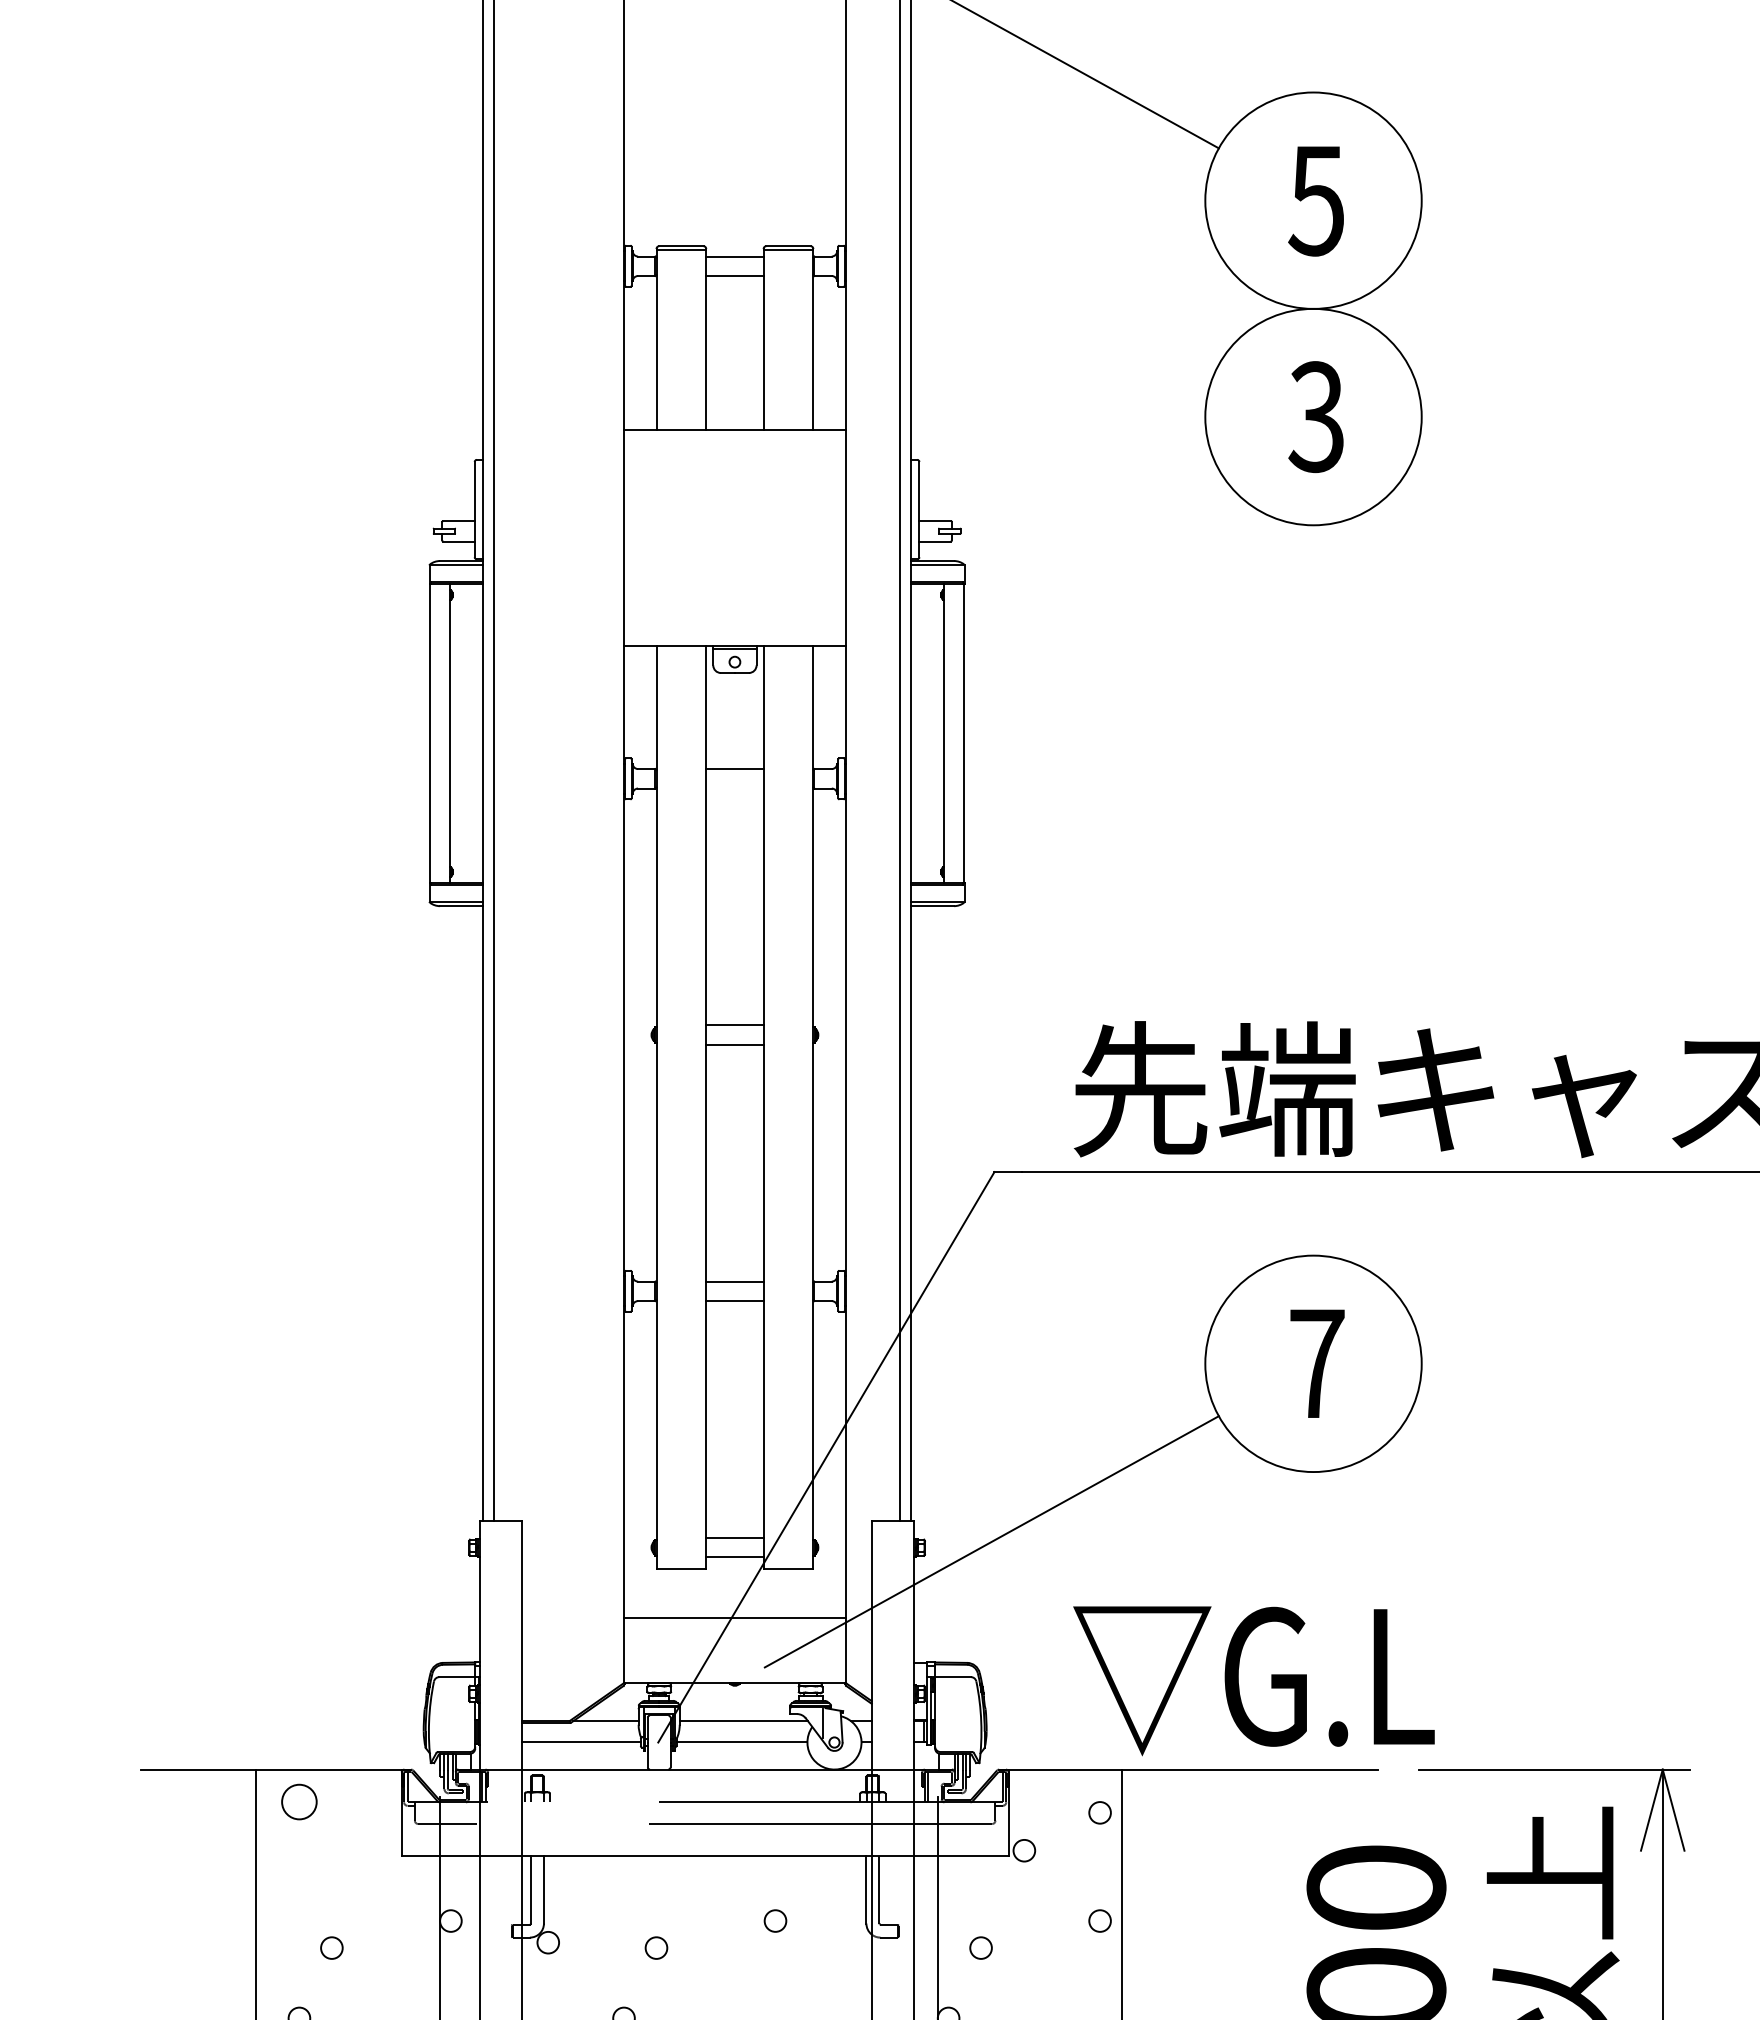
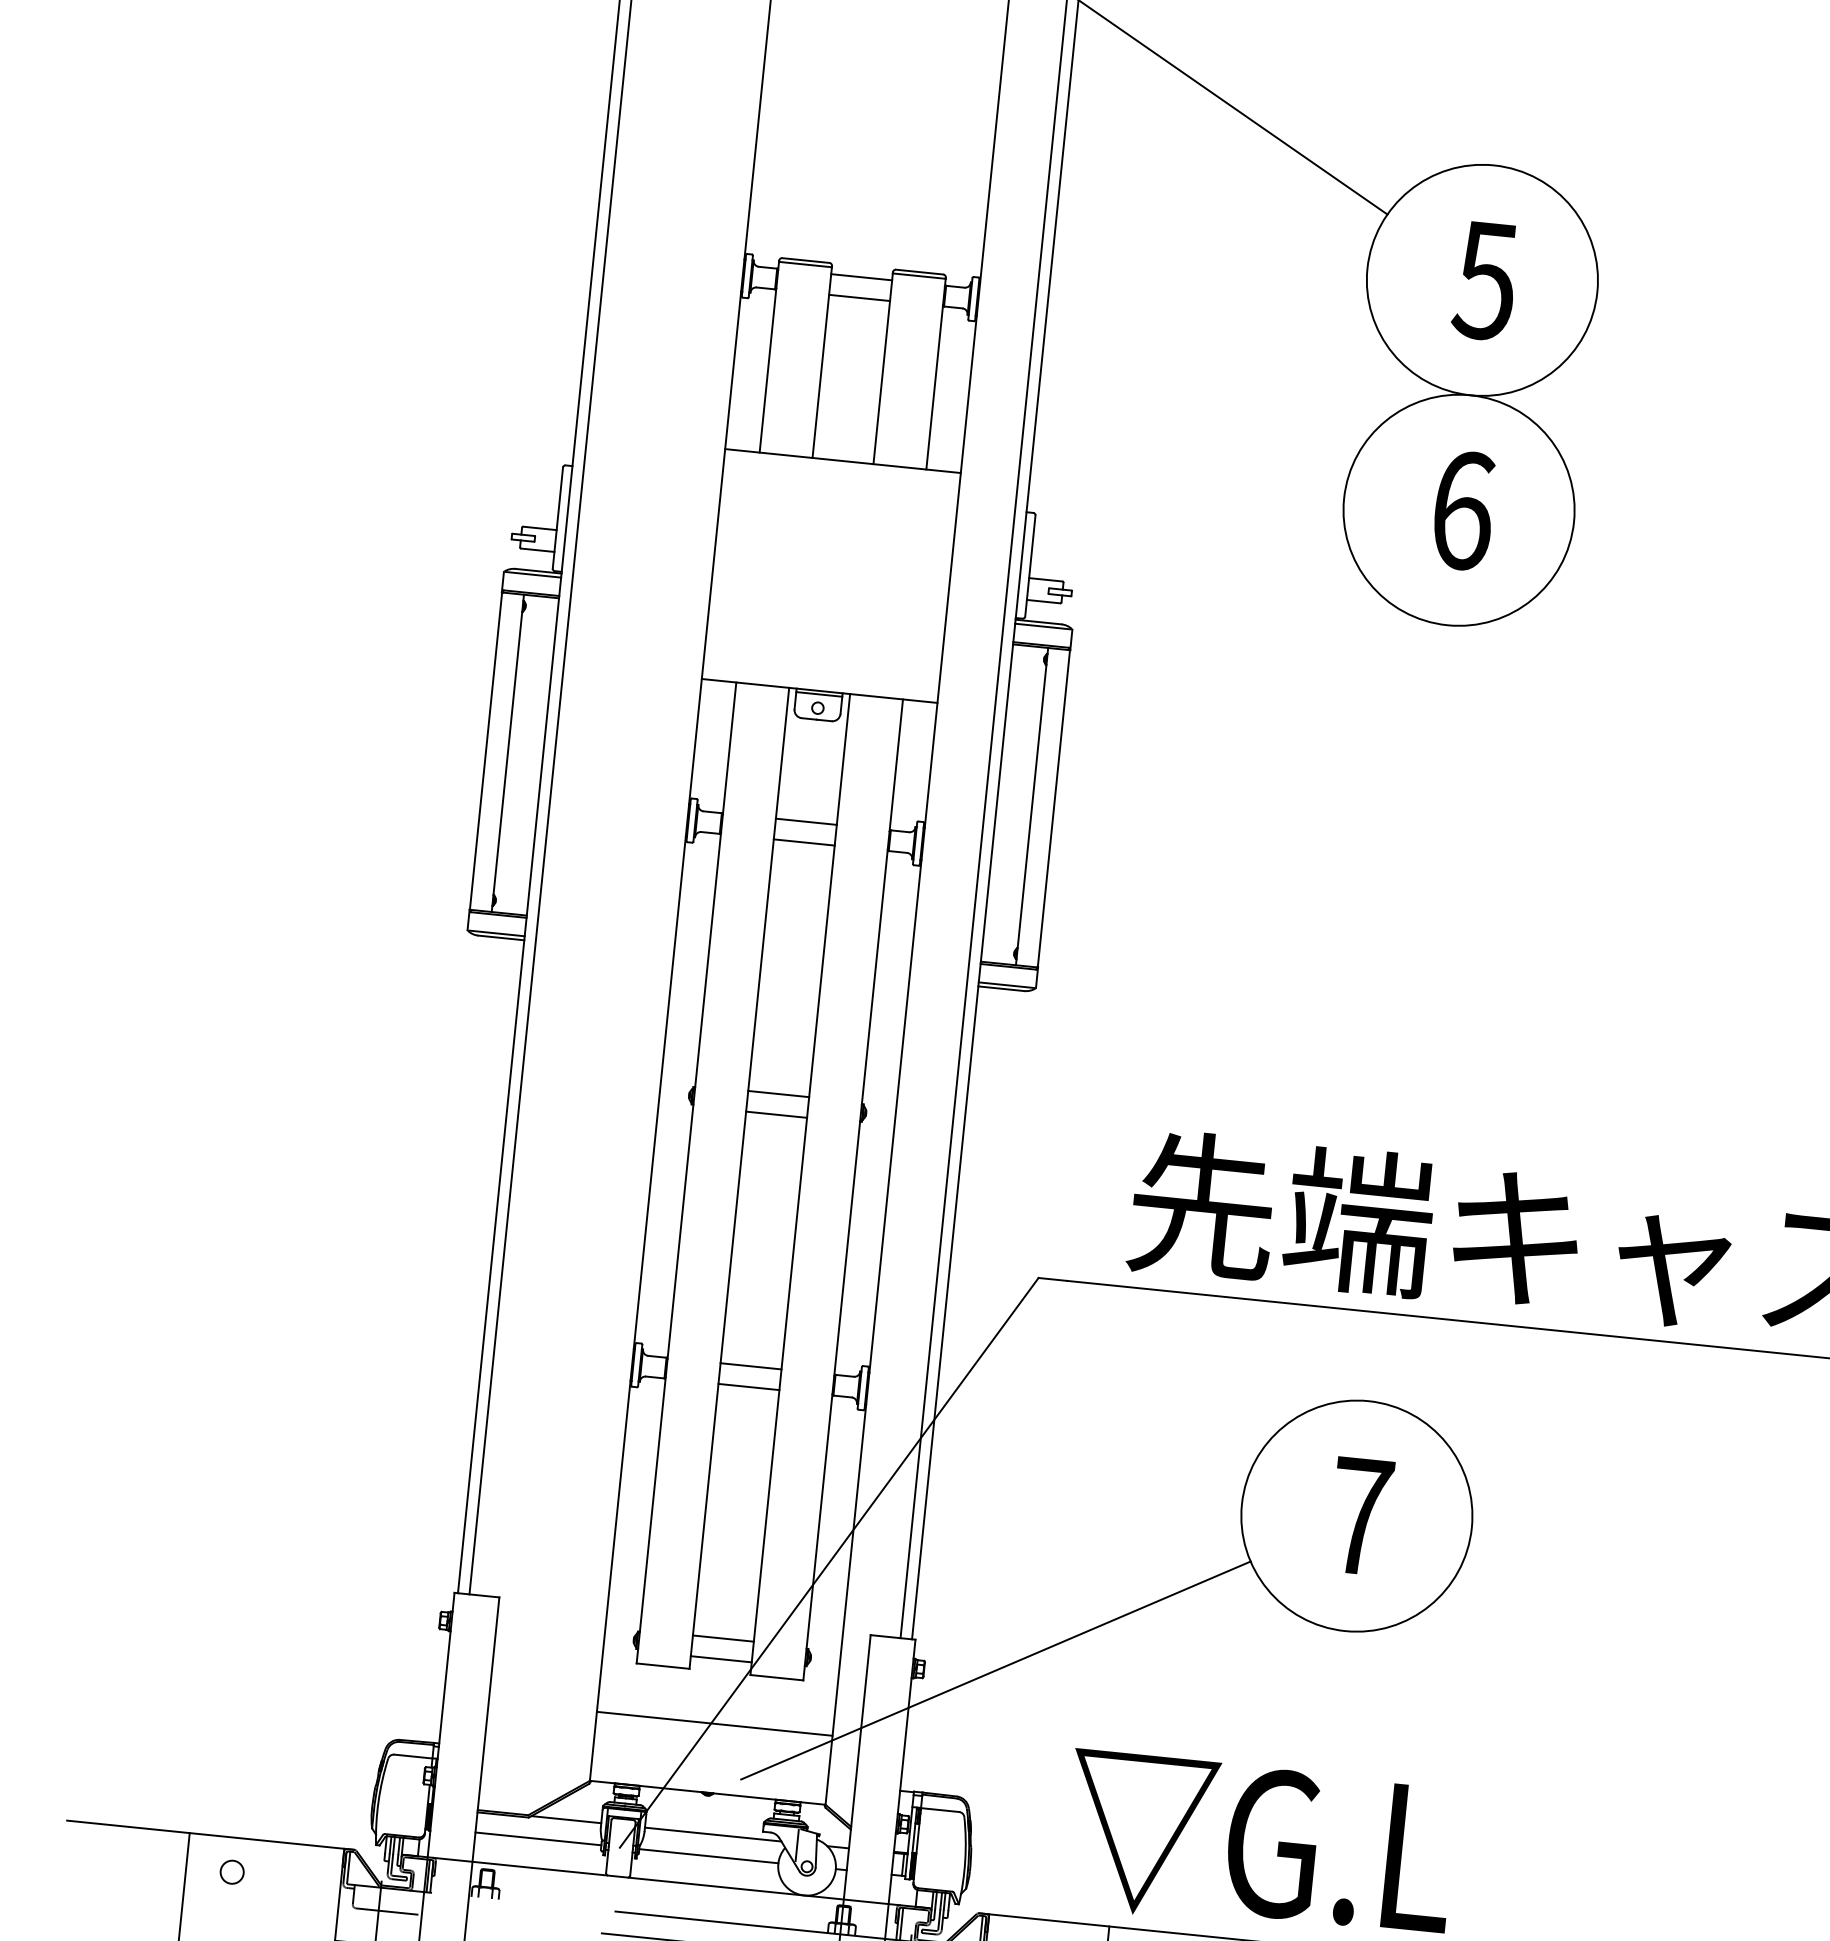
text: (1316, 417) -> (1462, 511), 3 -> 6
line: (734, 788) -> (803, 842), added
circle: (299, 1801) -> (232, 1871), size x0.62

